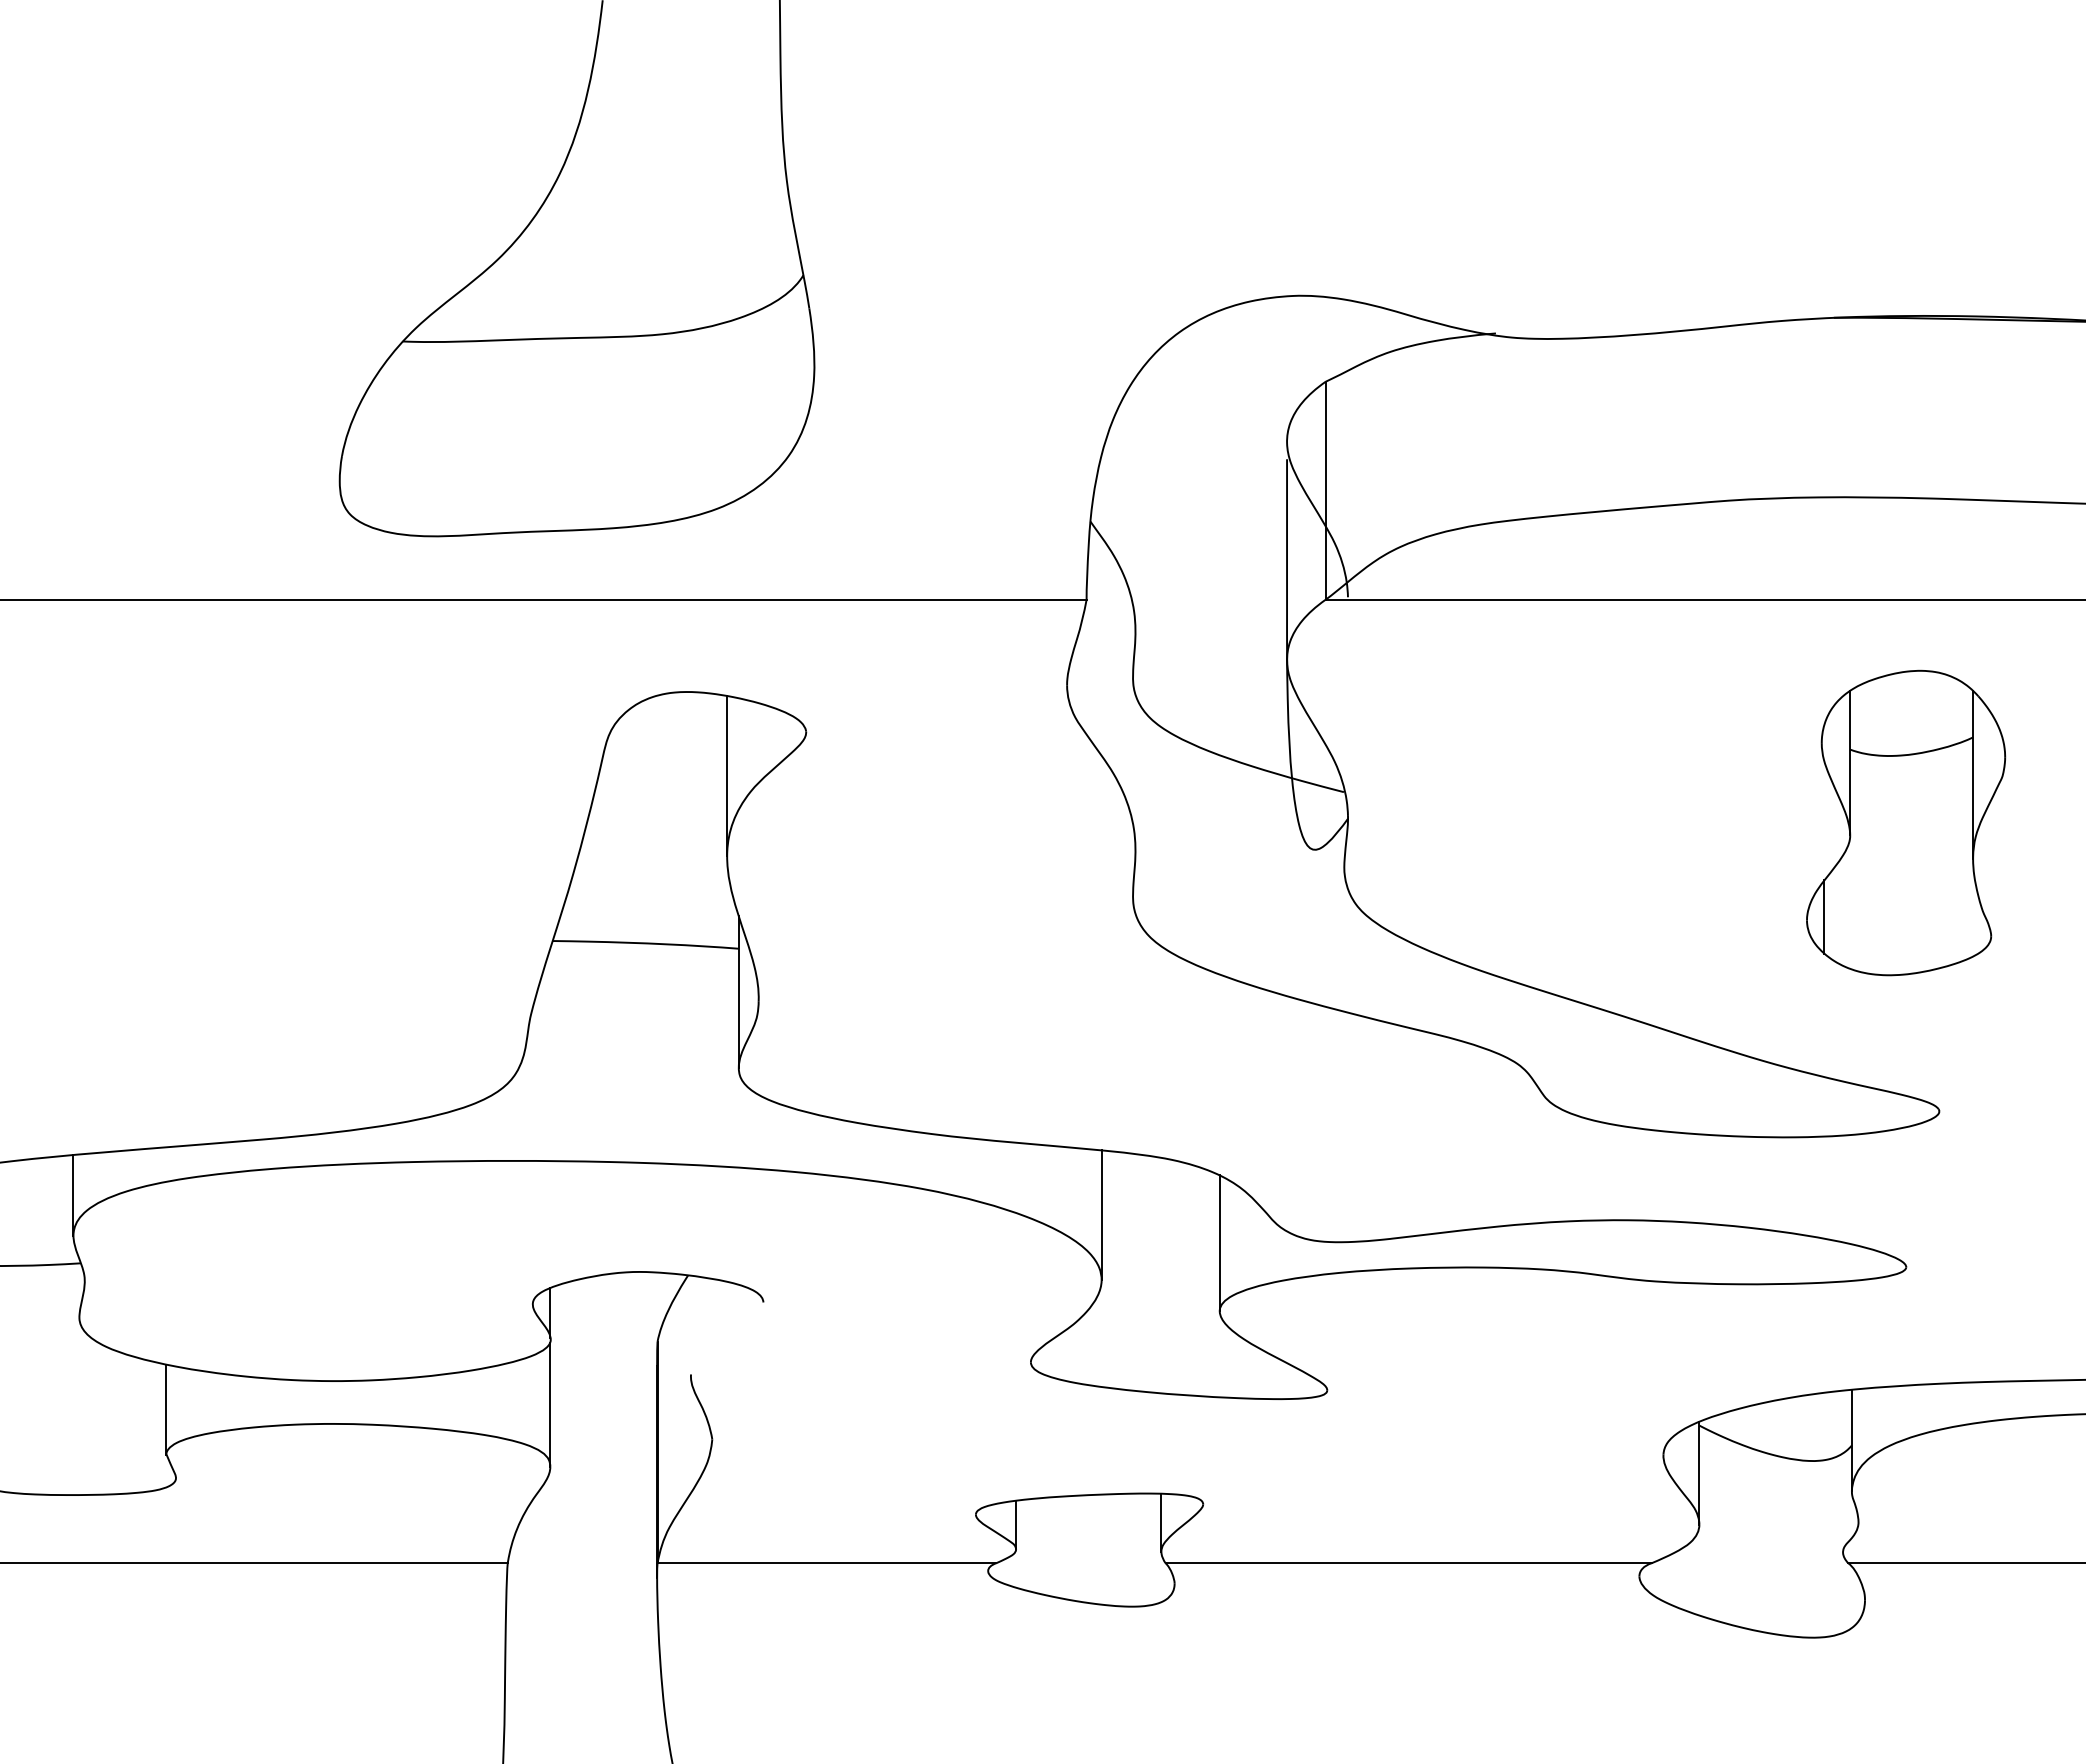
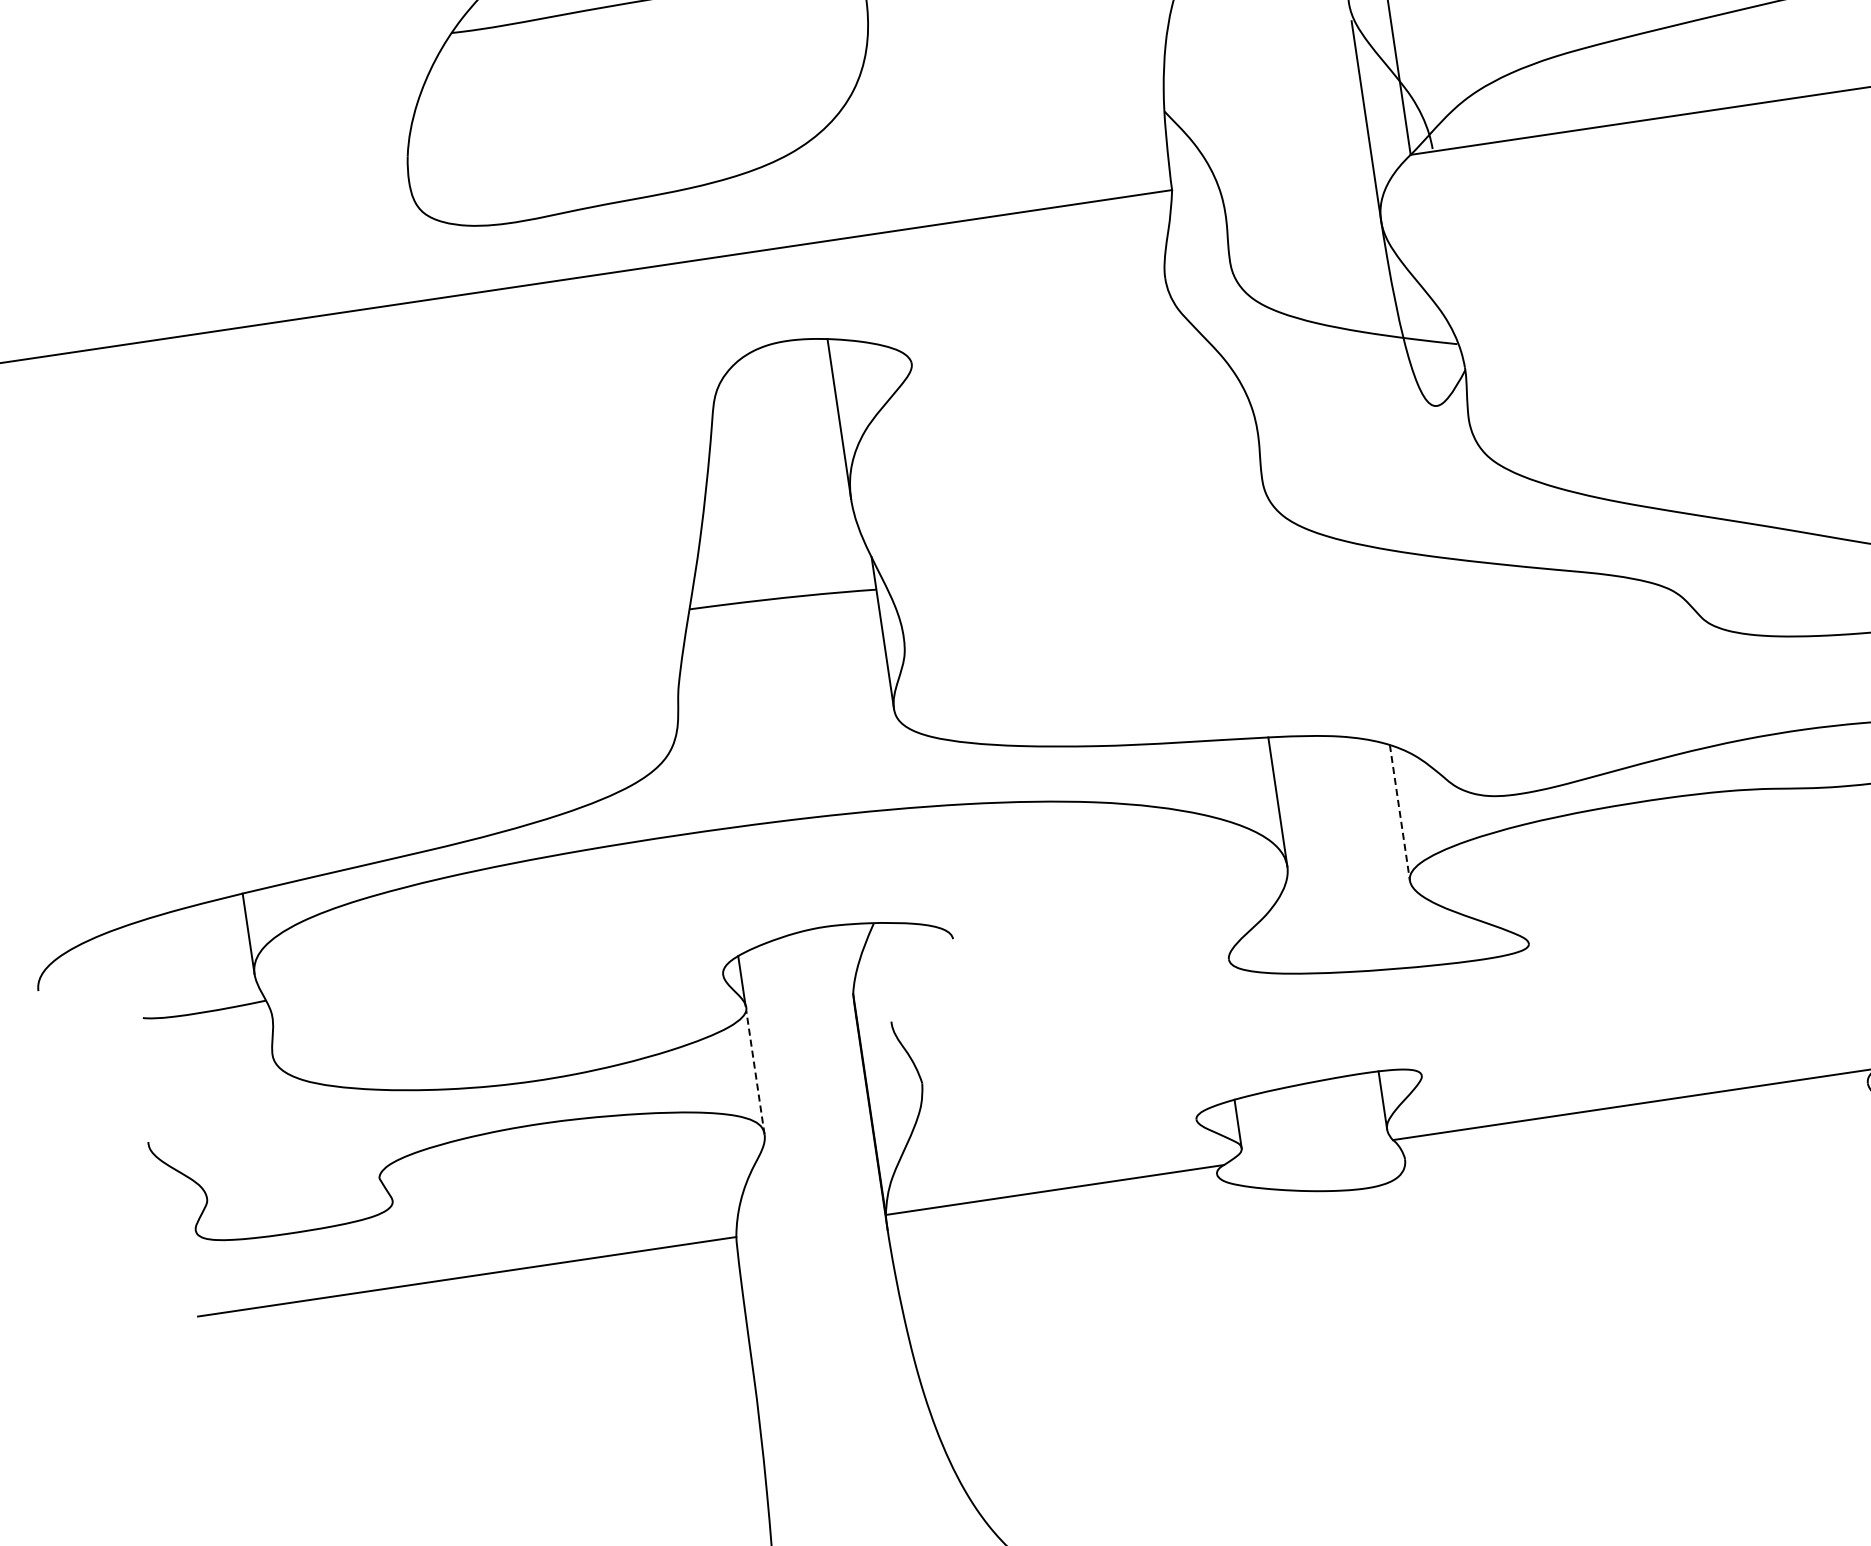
line: (1219, 1243) -> (1399, 813), solid -> dashed
line: (550, 1404) -> (755, 1072), solid -> dashed
line: (166, 1409) -> (373, 1133), removed

